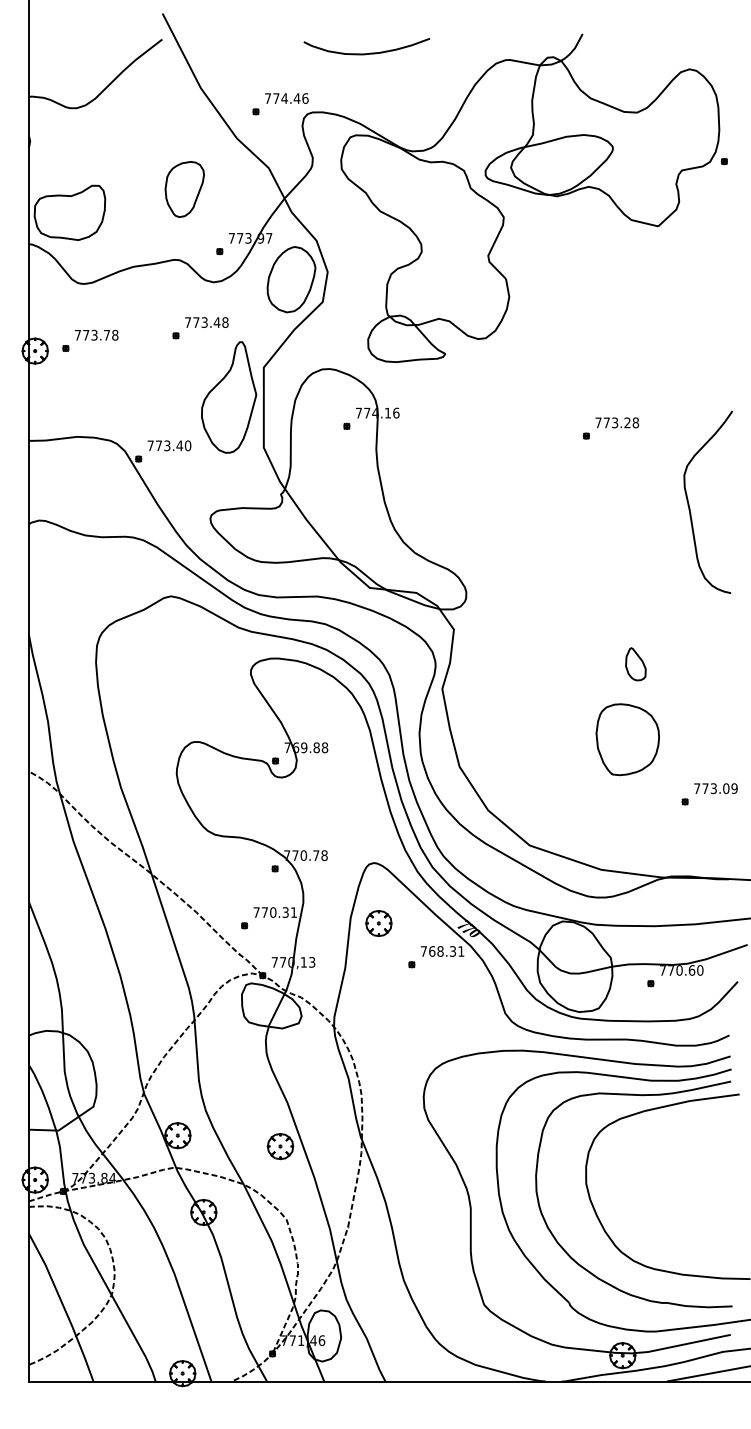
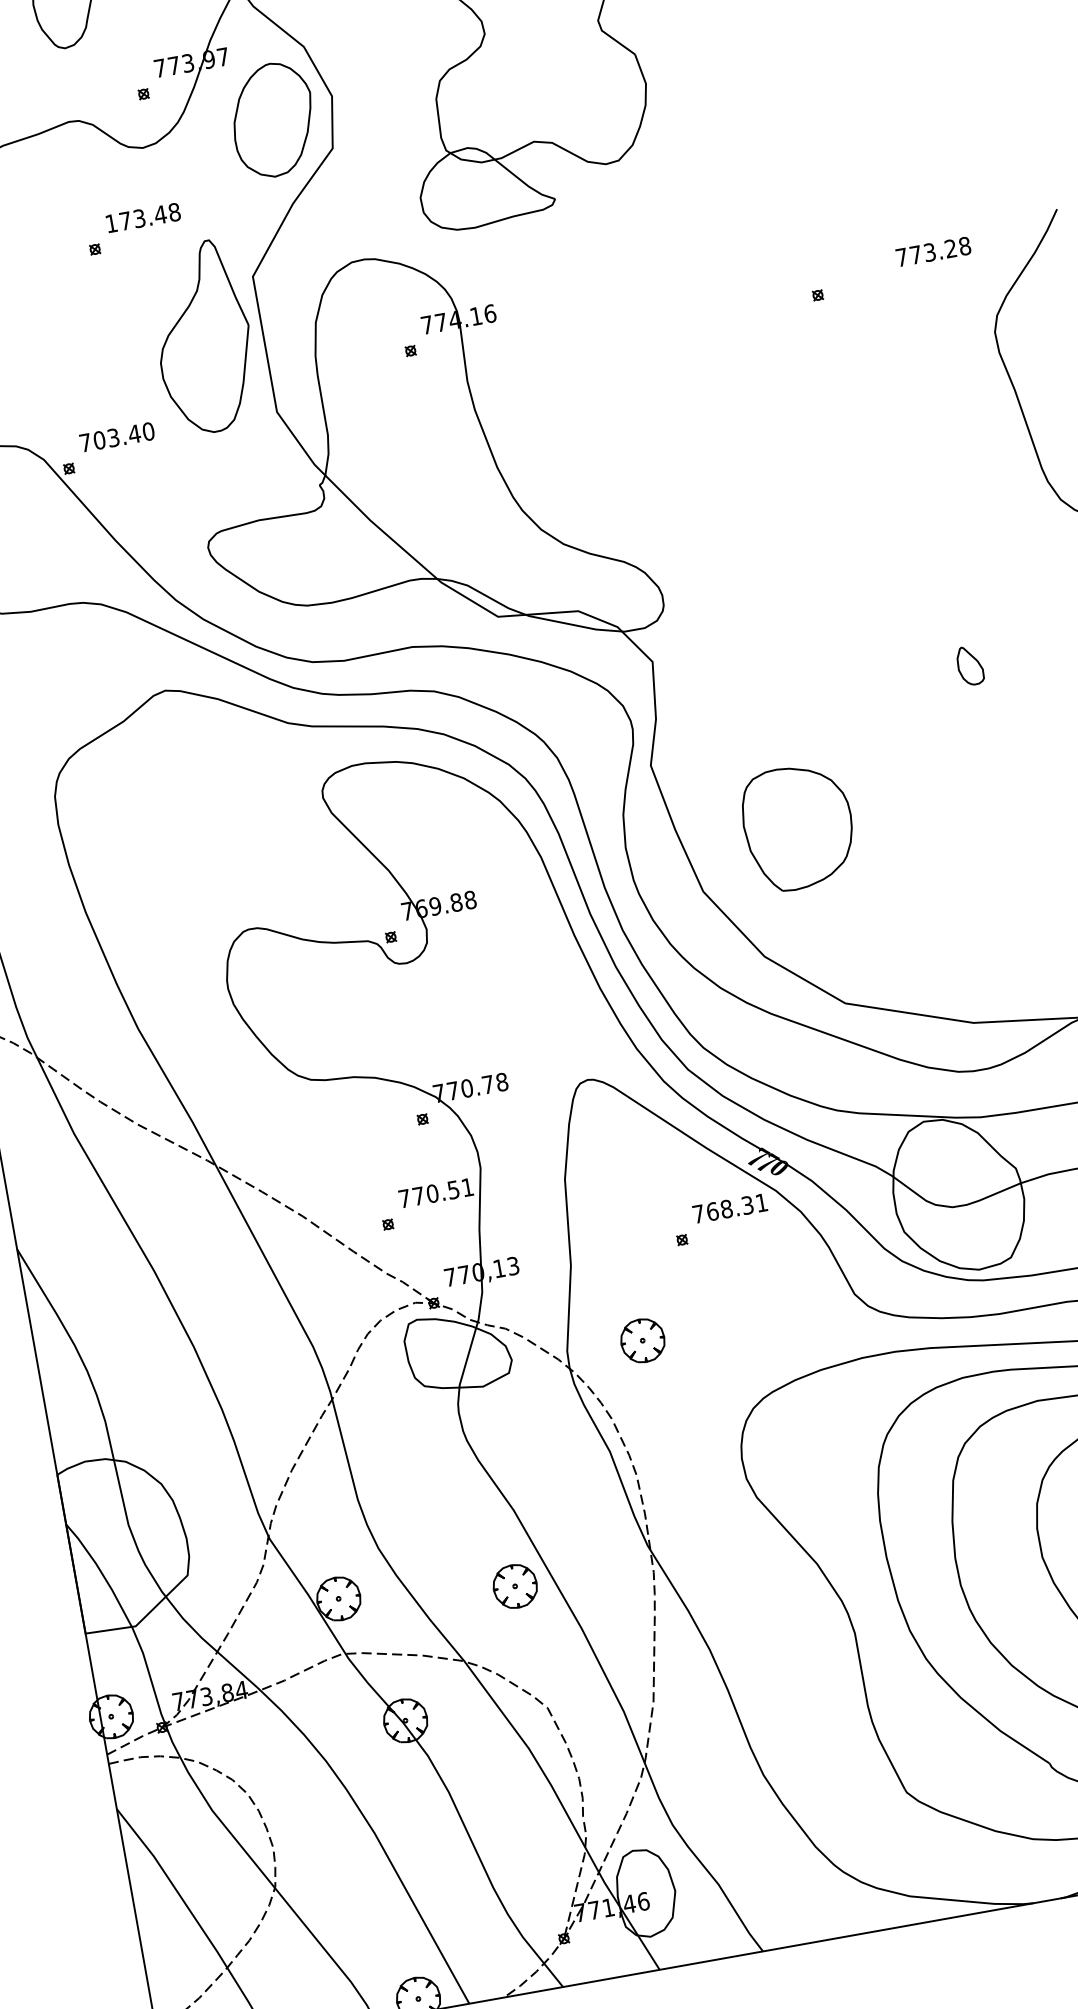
text: (188, 322) -> (112, 223), 773.48 -> 173.48
text: (617, 422) -> (933, 251), moved
text: (158, 445) -> (98, 439), 773.40 -> 703.40
part: (635, 664) -> (969, 666), size x0.7
part: (627, 739) -> (797, 827), moved
text: (285, 912) -> (453, 1189), 770.31 -> 770.51
part: (378, 923) -> (642, 1340), moved

